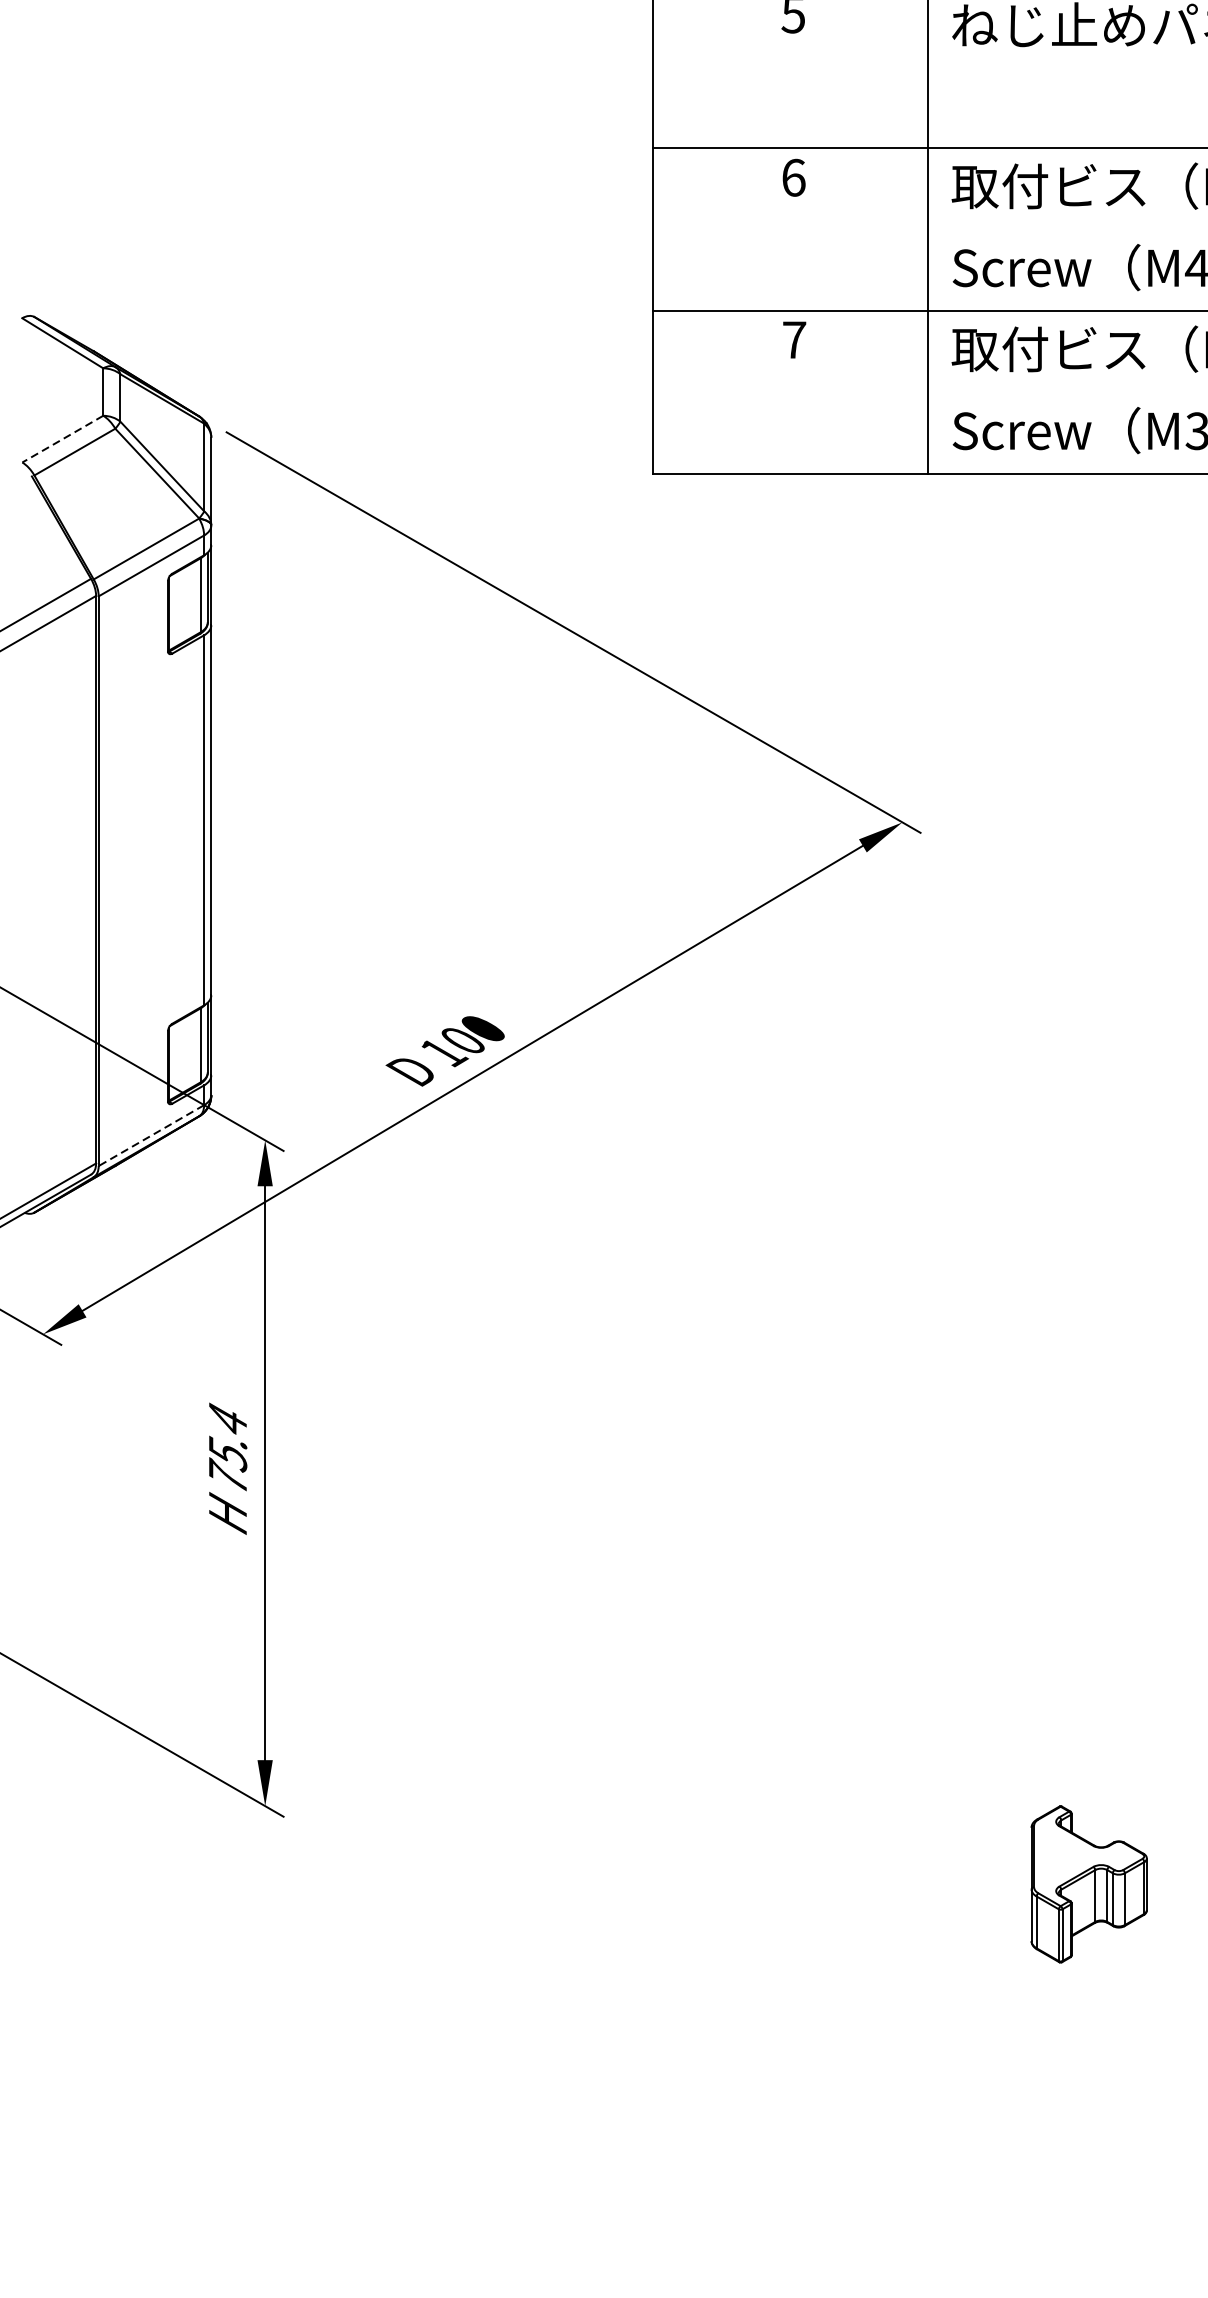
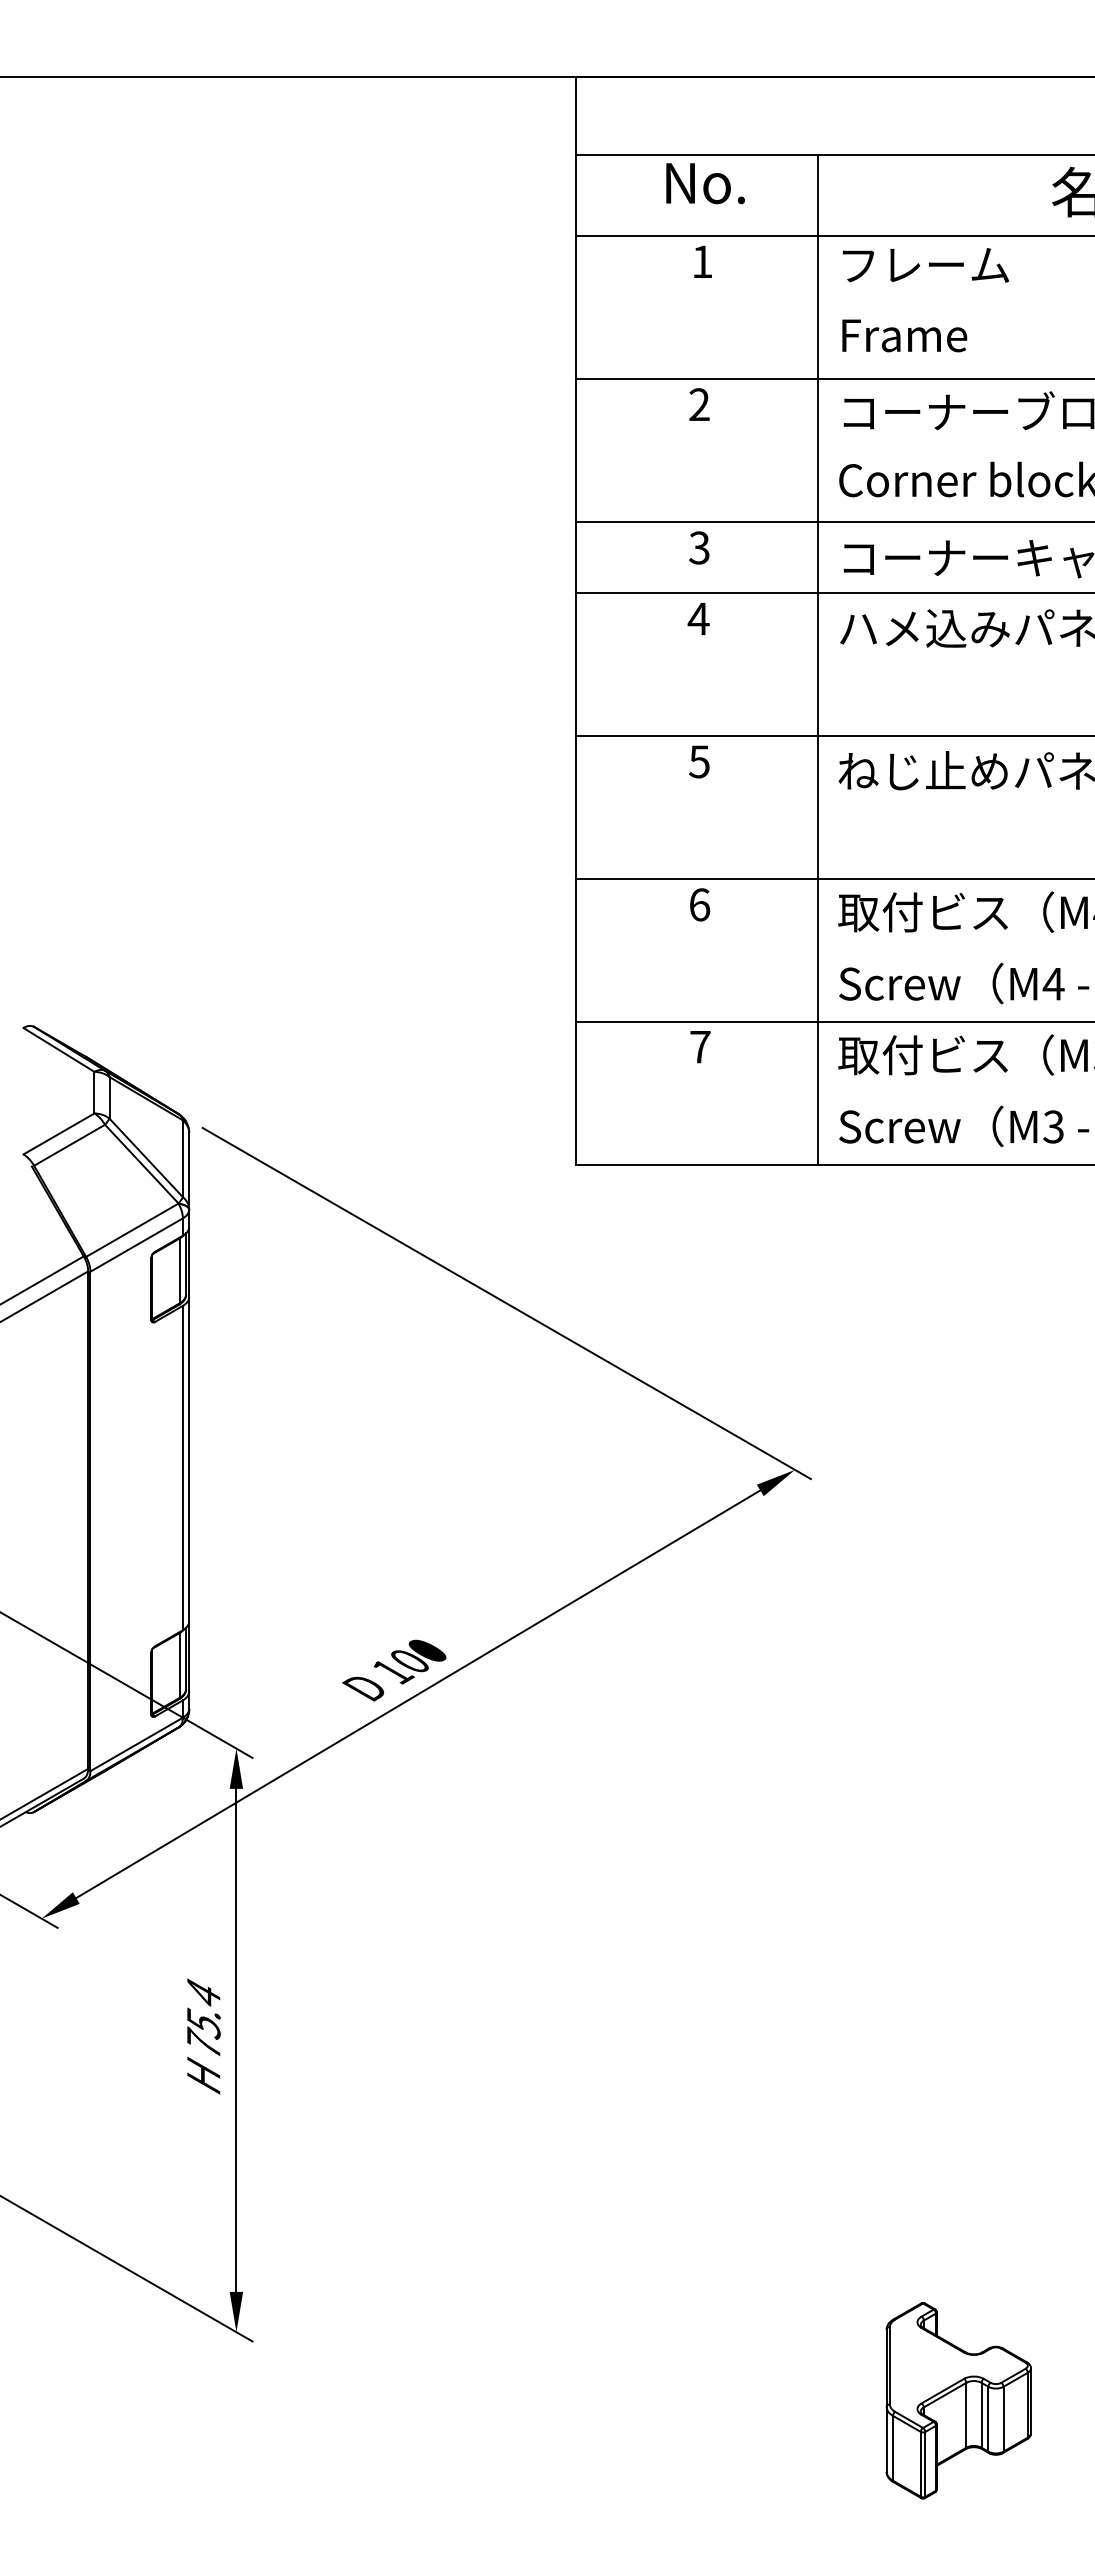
line: (63, 438) -> (59, 1133), dashed -> solid
line: (151, 1135) -> (136, 1744), dashed -> solid
part: (1088, 1884) -> (958, 2400), size x1.43

